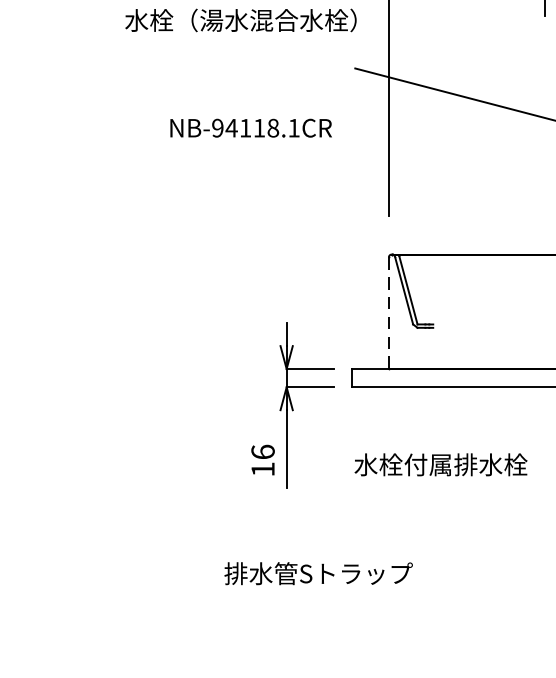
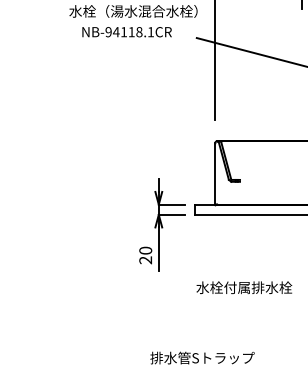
text: (250, 128) -> (126, 32), moved
line: (388, 312) -> (215, 173), dashed -> solid
text: (262, 460) -> (145, 255), 16 -> 20
text: (441, 464) -> (244, 287), moved
text: (318, 572) -> (202, 357), moved

